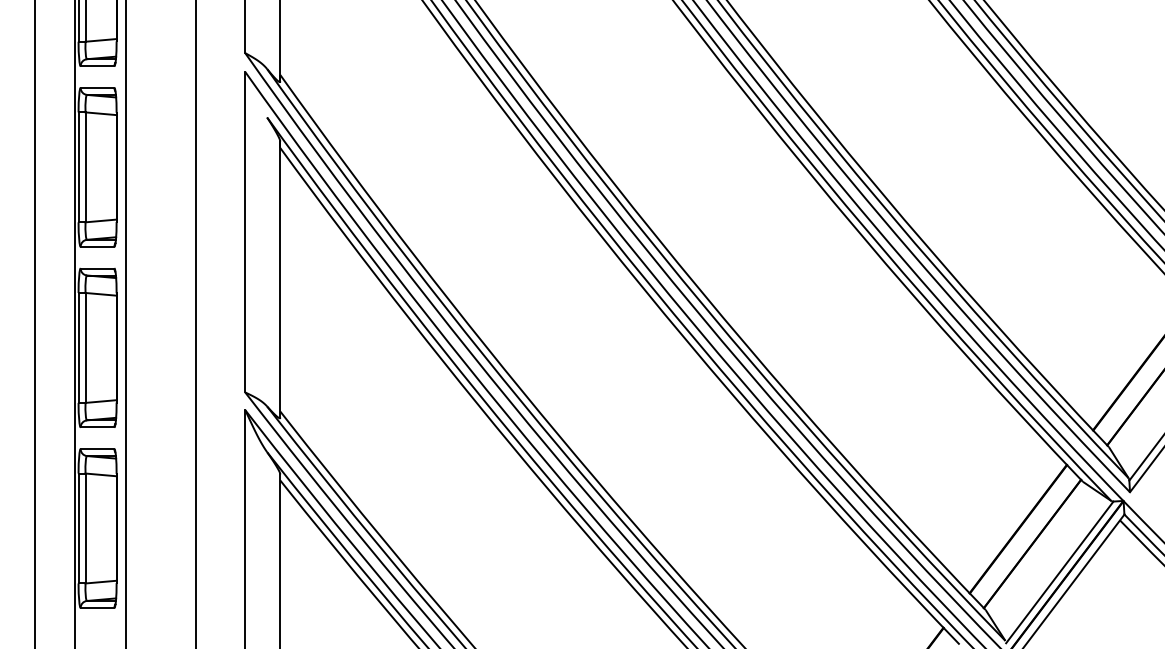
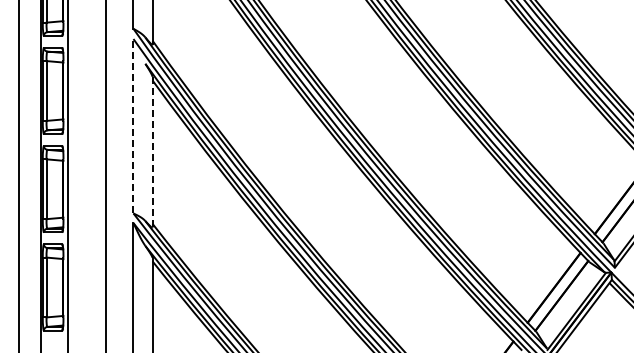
line: (245, 230) -> (133, 125), solid -> dashed
line: (280, 280) -> (152, 152), solid -> dashed

